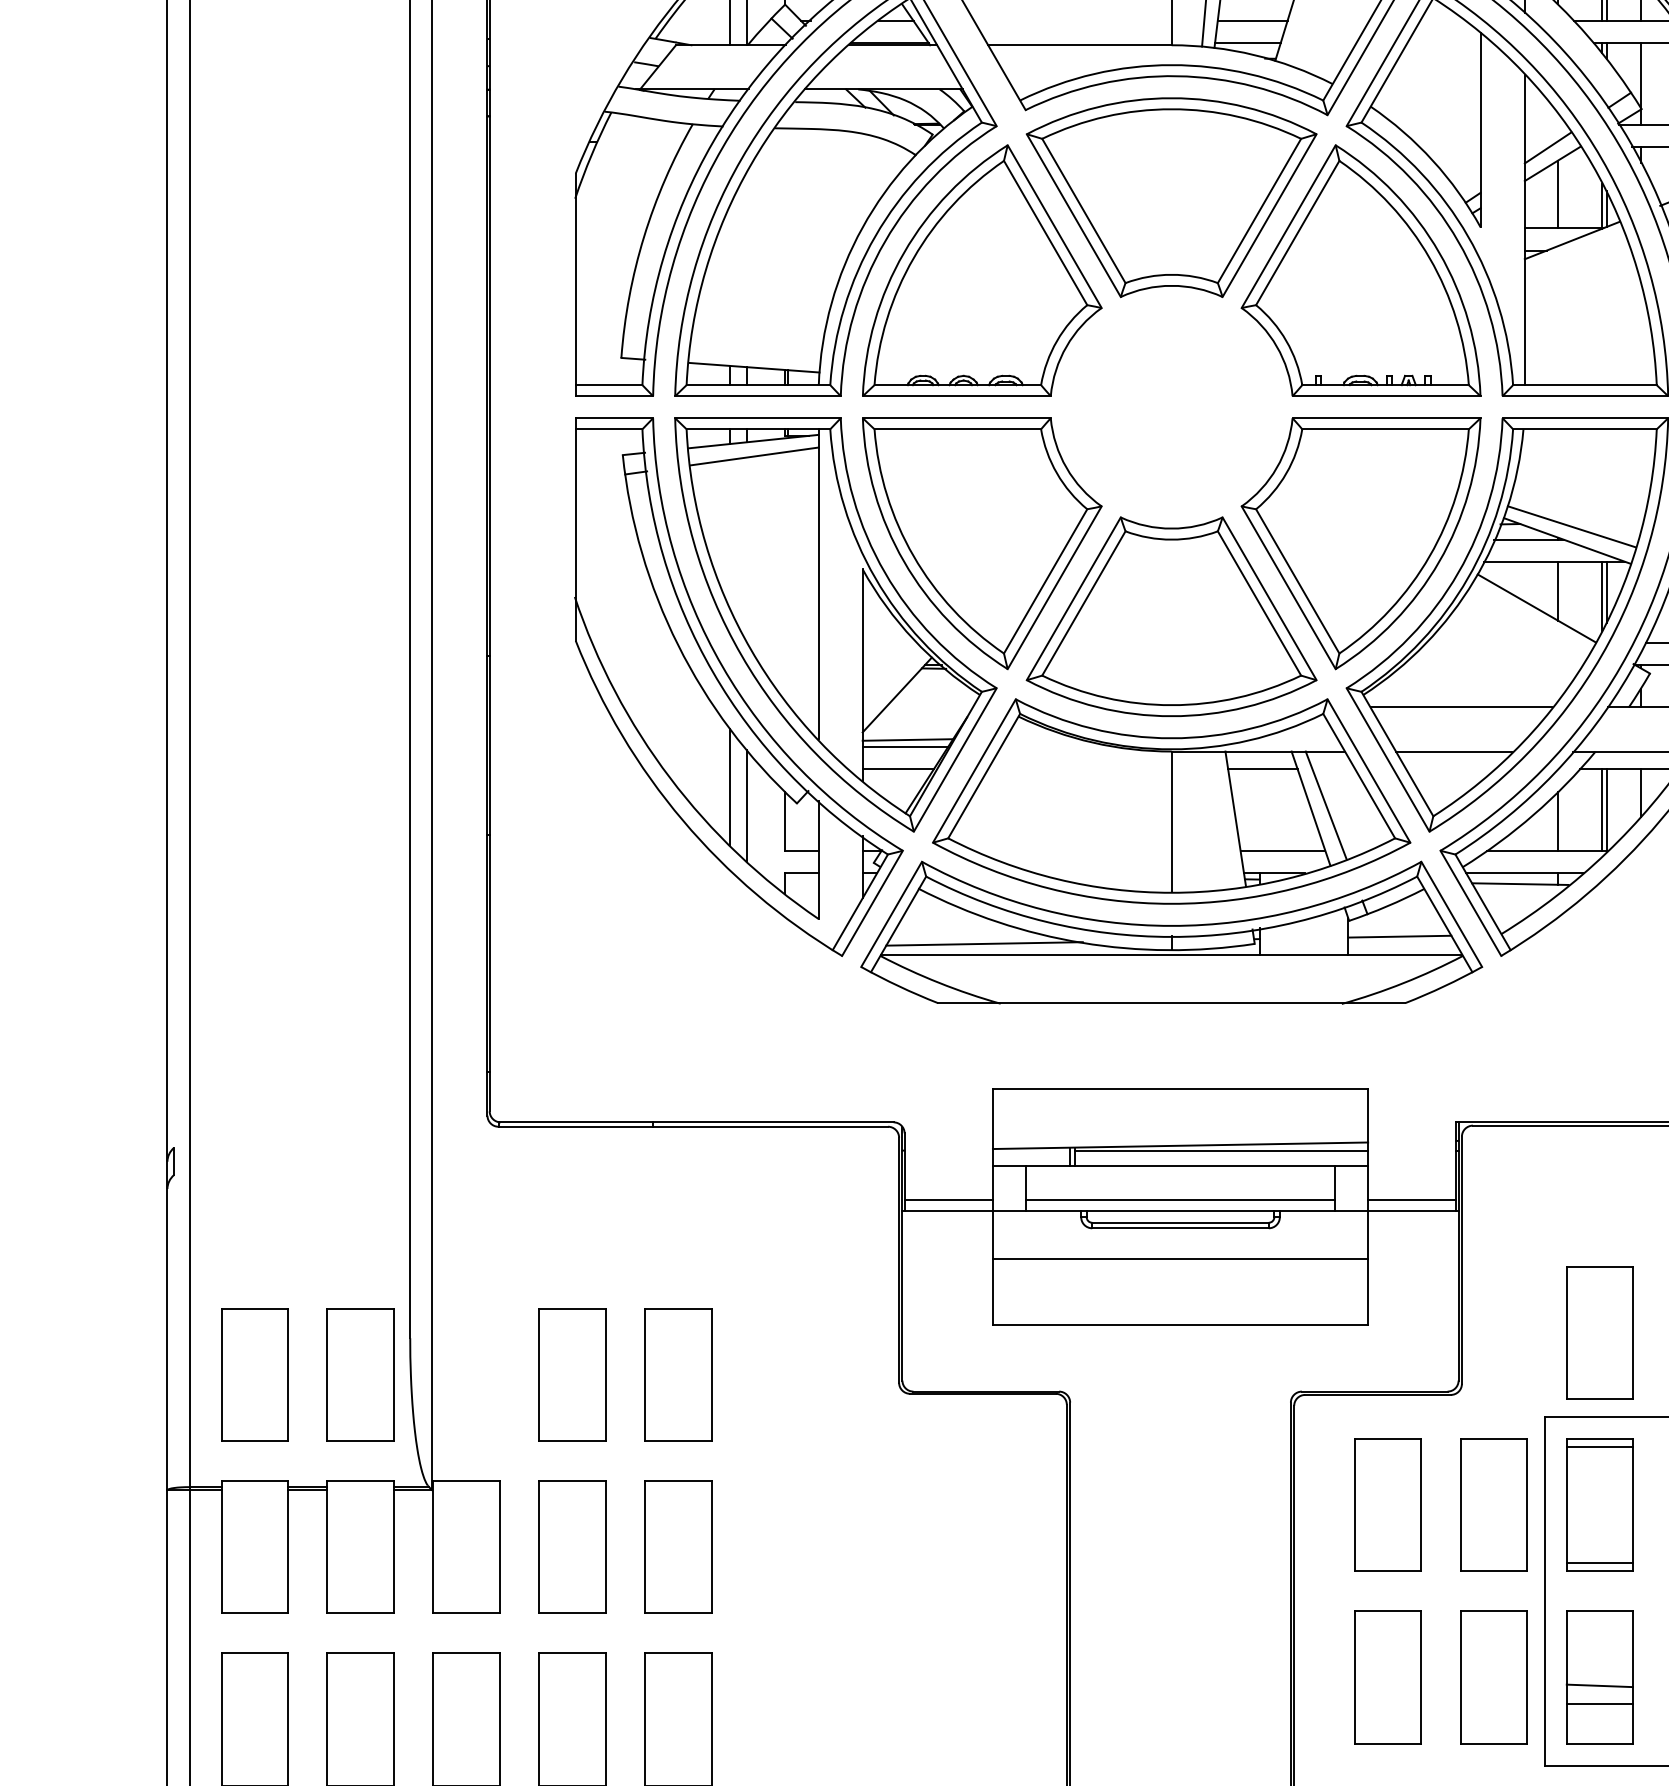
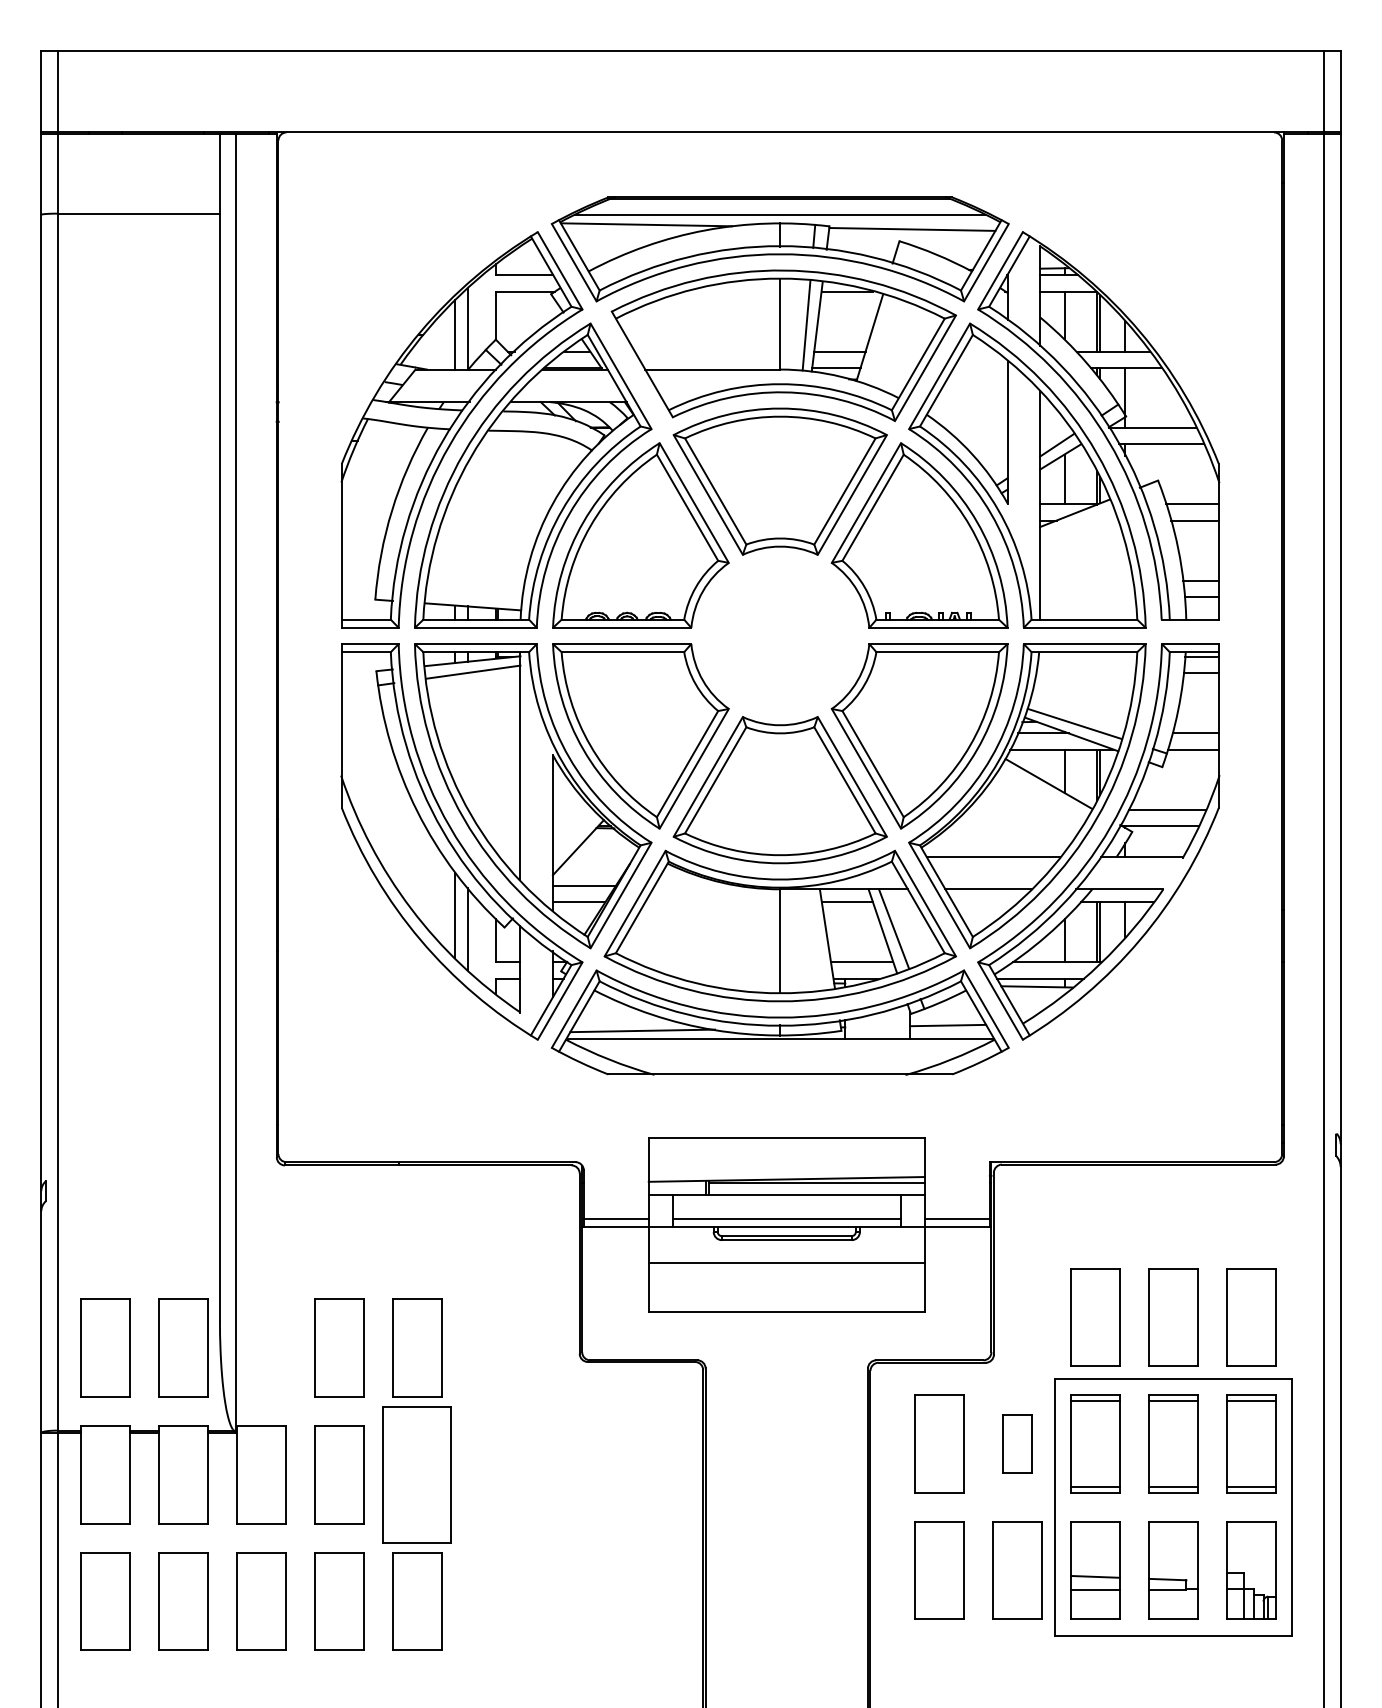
line: (906, 739) -> (585, 880), removed
part: (1493, 1504) -> (1017, 1443), size x0.6
part: (678, 1546) -> (417, 1474), size x1.4

